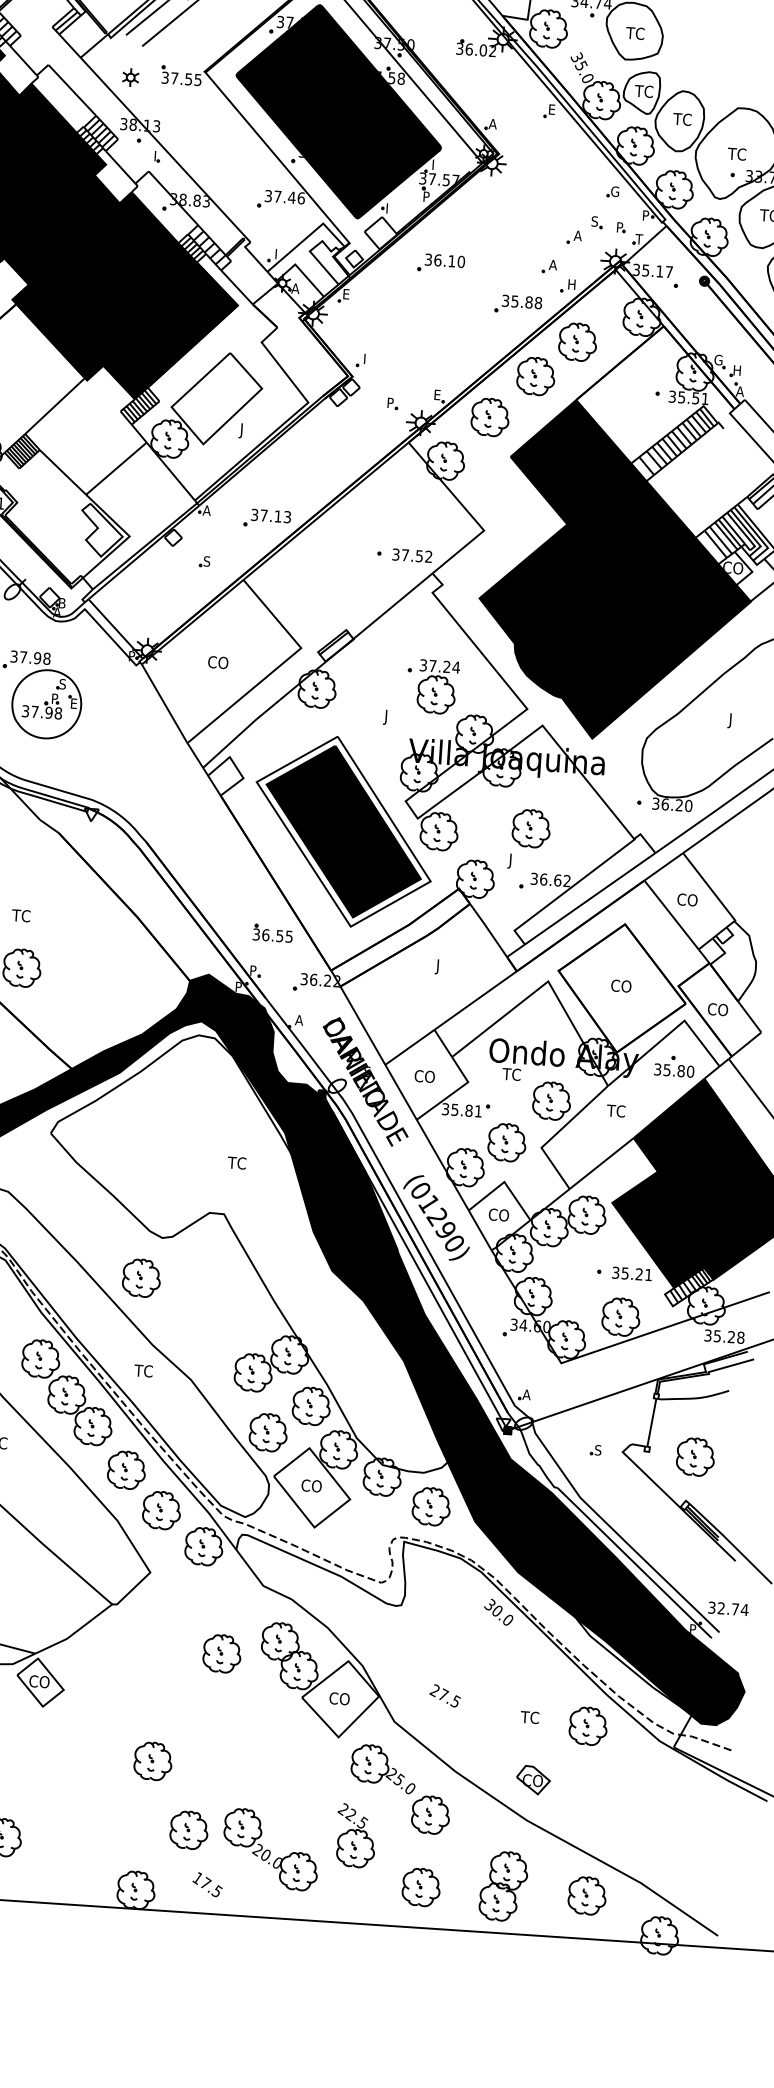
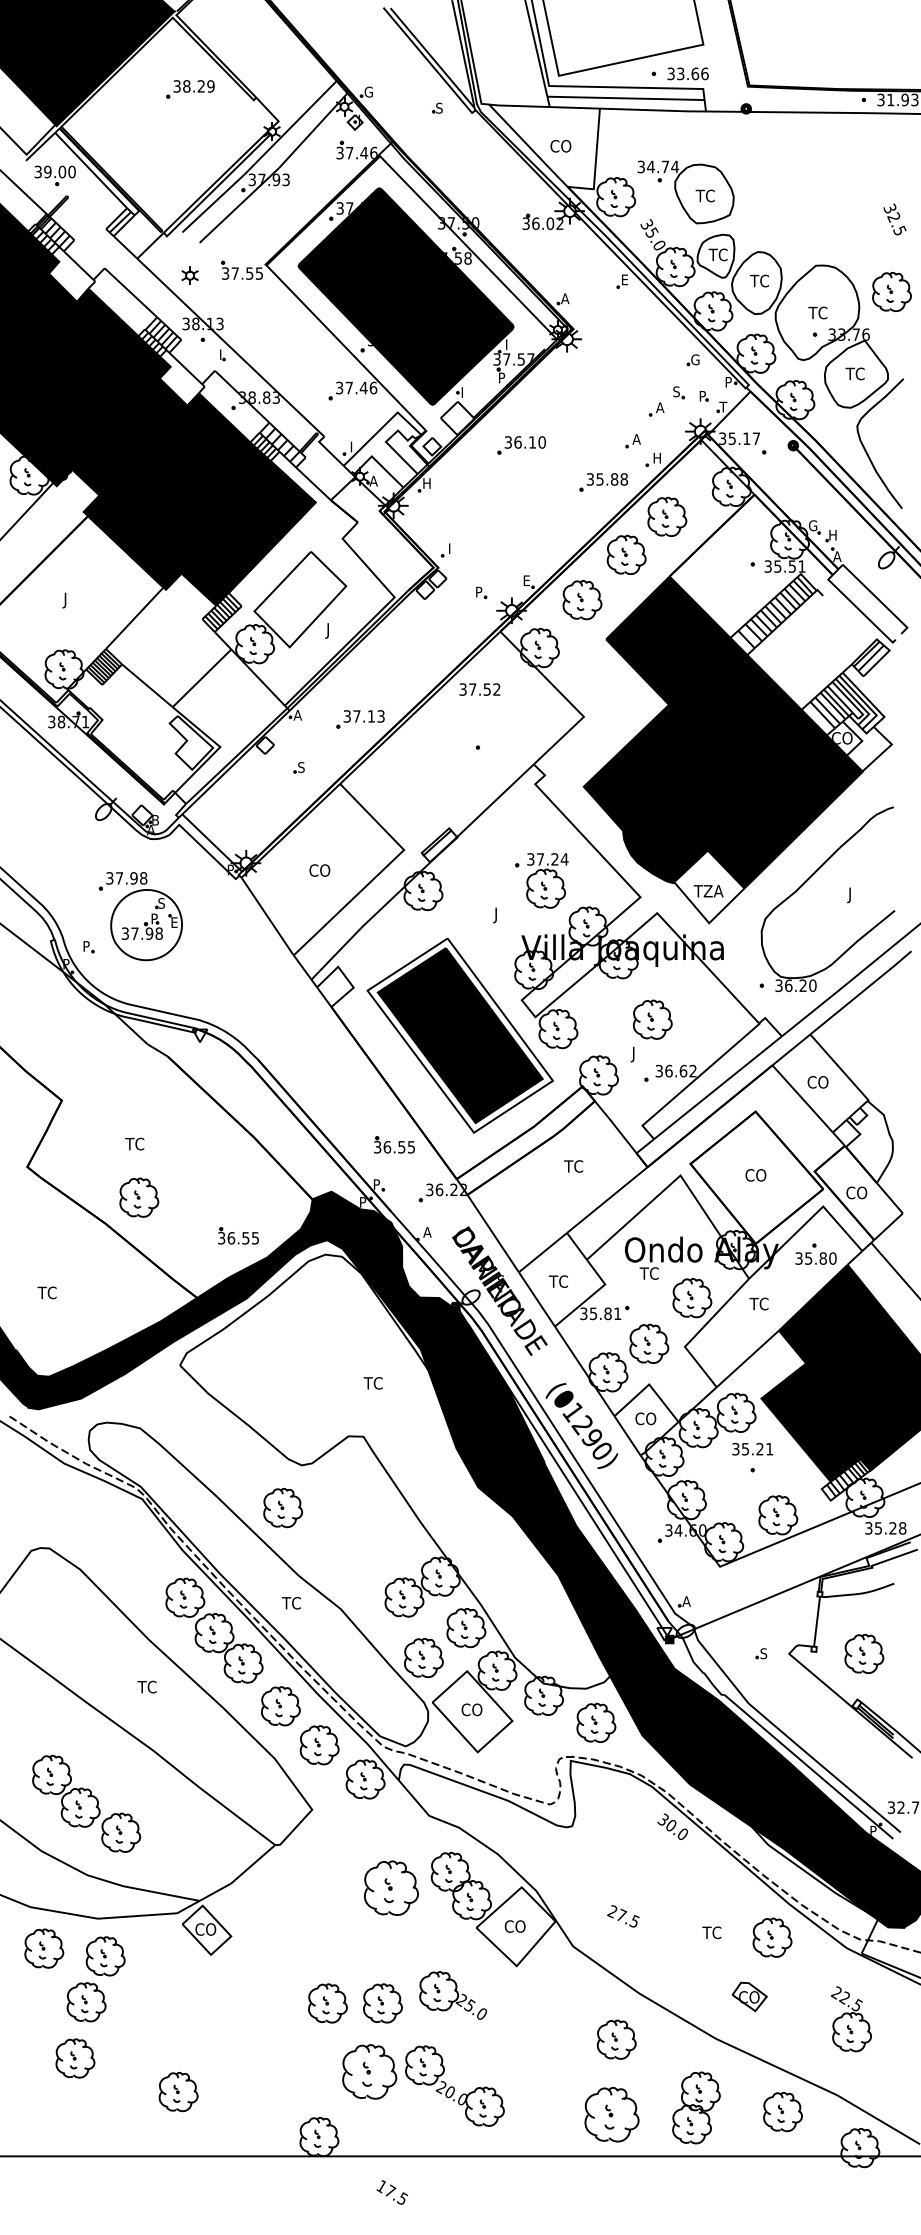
text: (347, 294) -> (427, 483), E -> H
text: (411, 555) -> (479, 689), moved
fill: (593, 703) -> (708, 886), removed
text: (445, 966) -> (573, 1167), J -> TC
part: (115, 1011) -> (238, 1235), added
text: (424, 1076) -> (559, 1281), CO -> TC
text: (632, 1273) -> (752, 1448), moved
part: (222, 1653) -> (391, 1888), size x1.4
part: (206, 1764) -> (382, 2003), added
part: (382, 1768) -> (452, 1995), moved
part: (533, 1779) -> (749, 1996), moved
part: (189, 1829) -> (369, 2071), size x1.4
part: (355, 1836) -> (850, 2019), moved
text: (206, 1884) -> (391, 2192), moved
part: (420, 1887) -> (611, 2114), size x1.4

